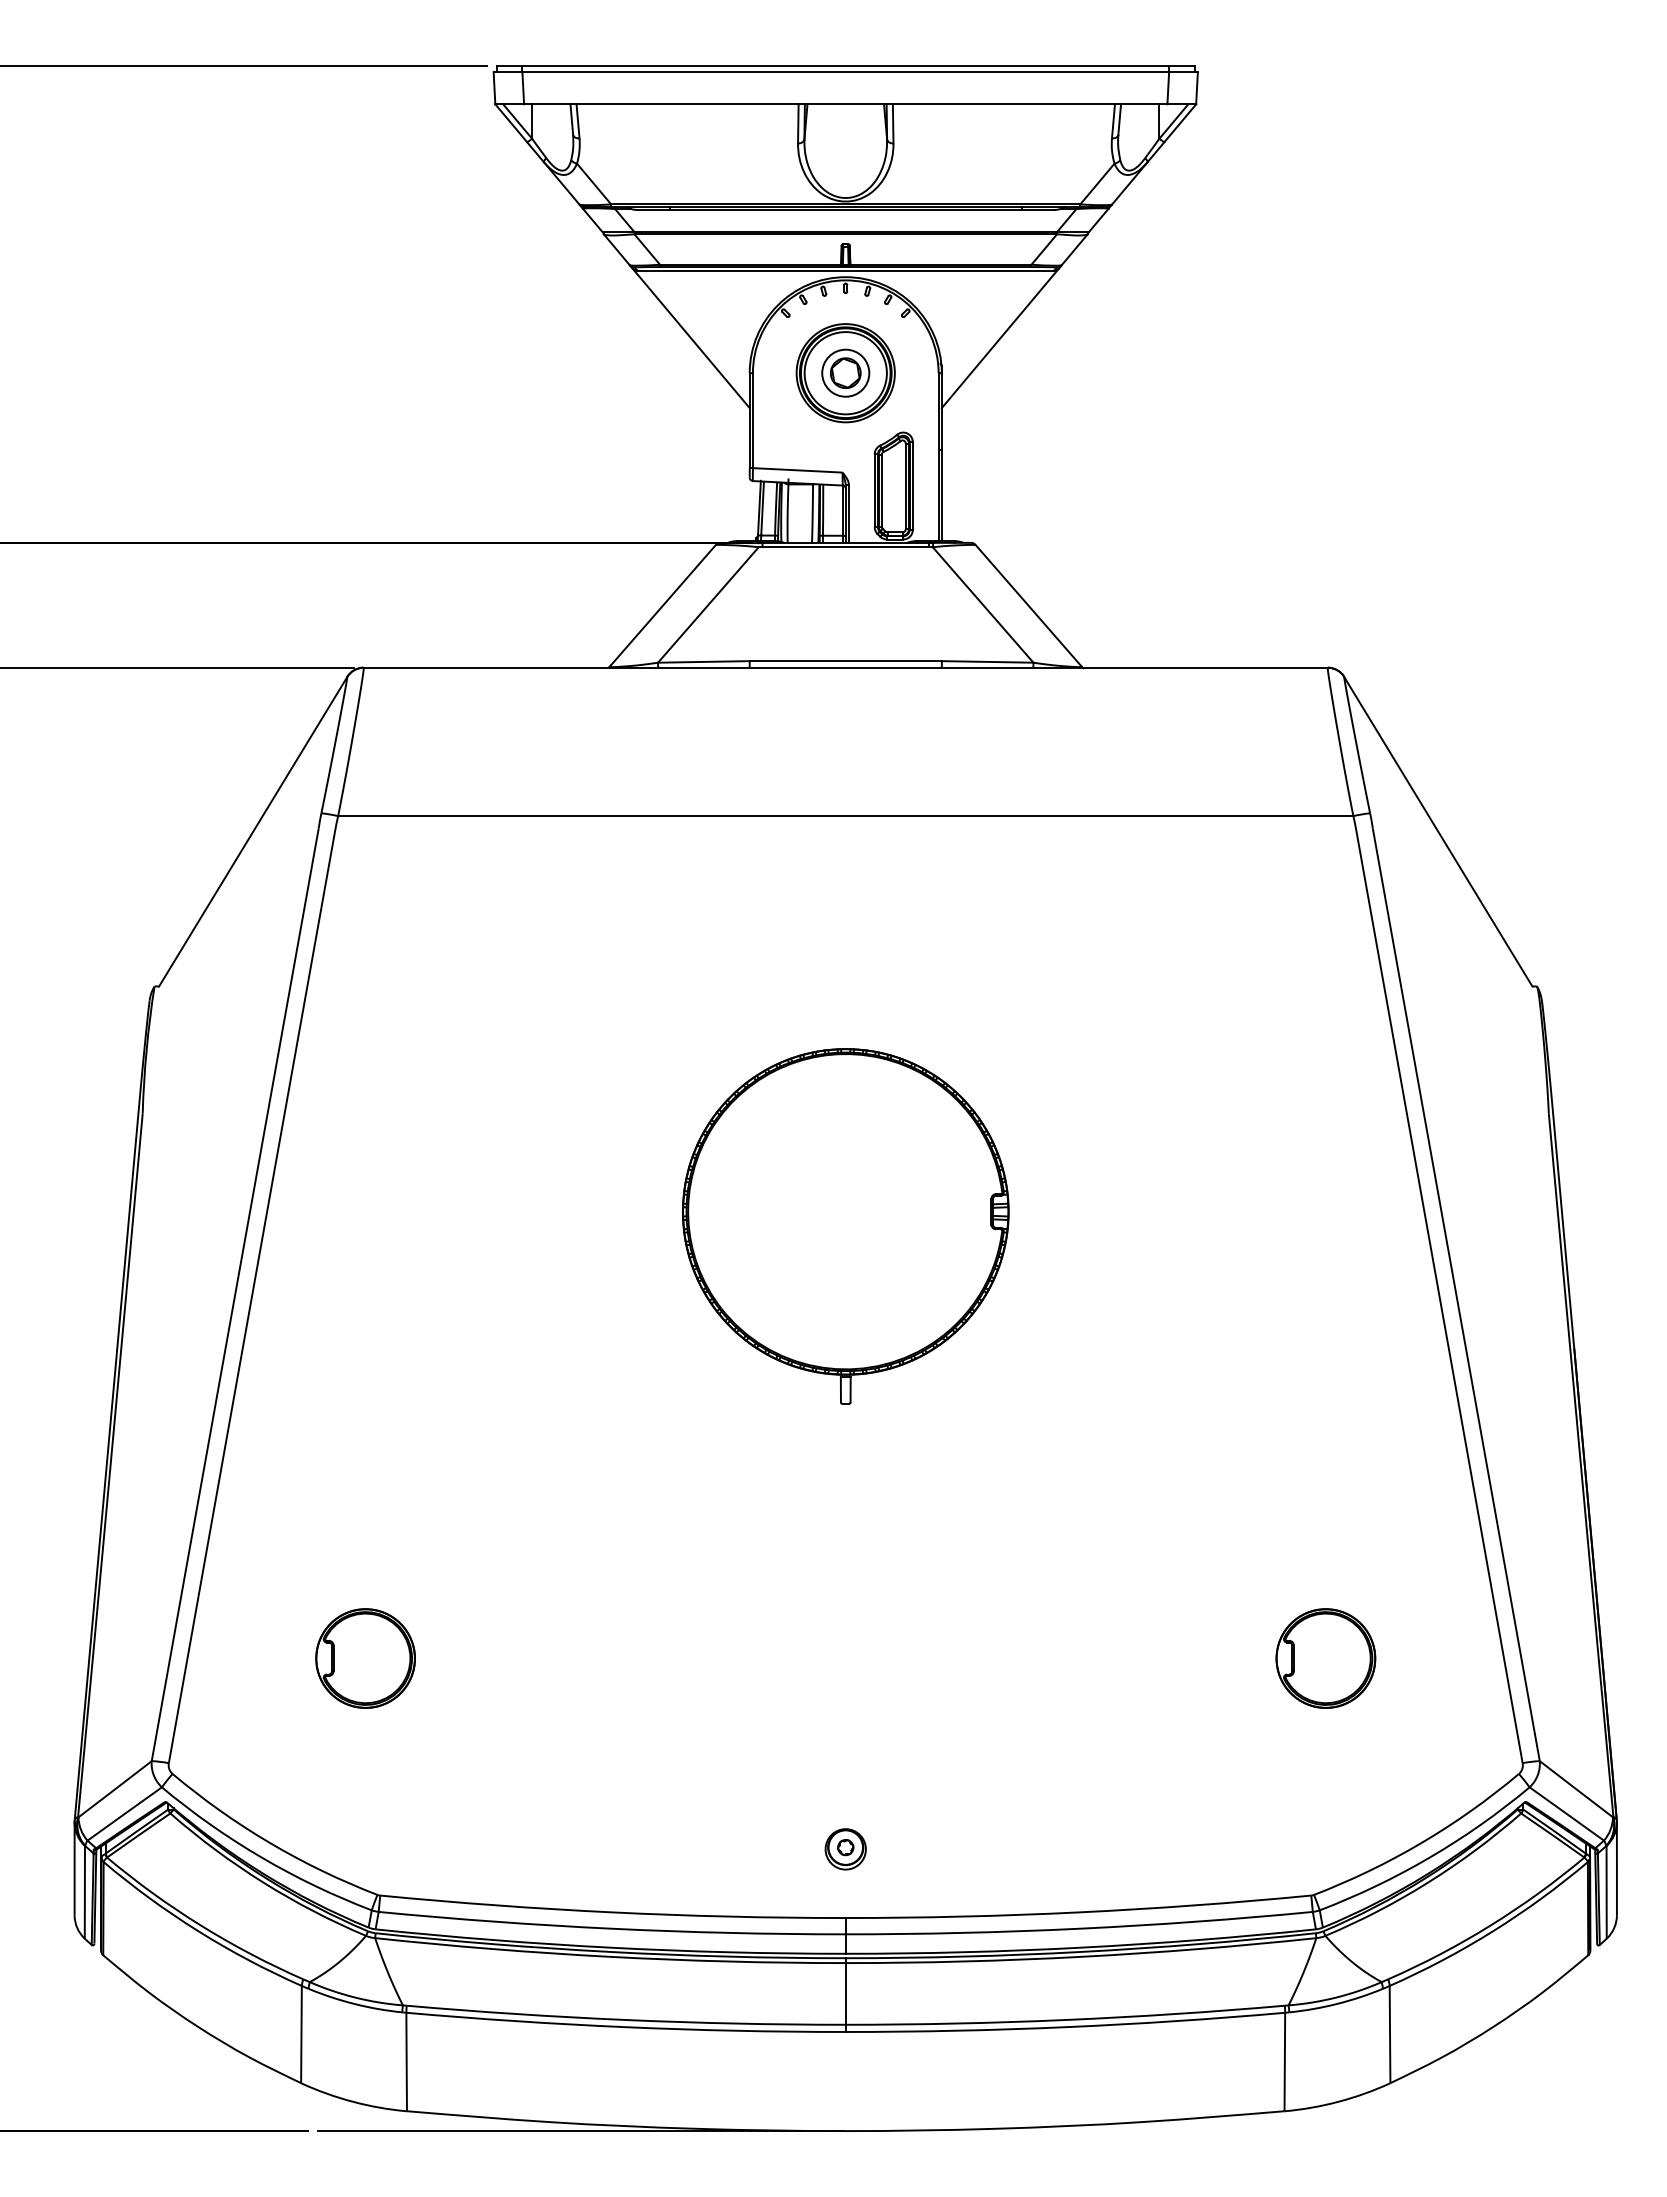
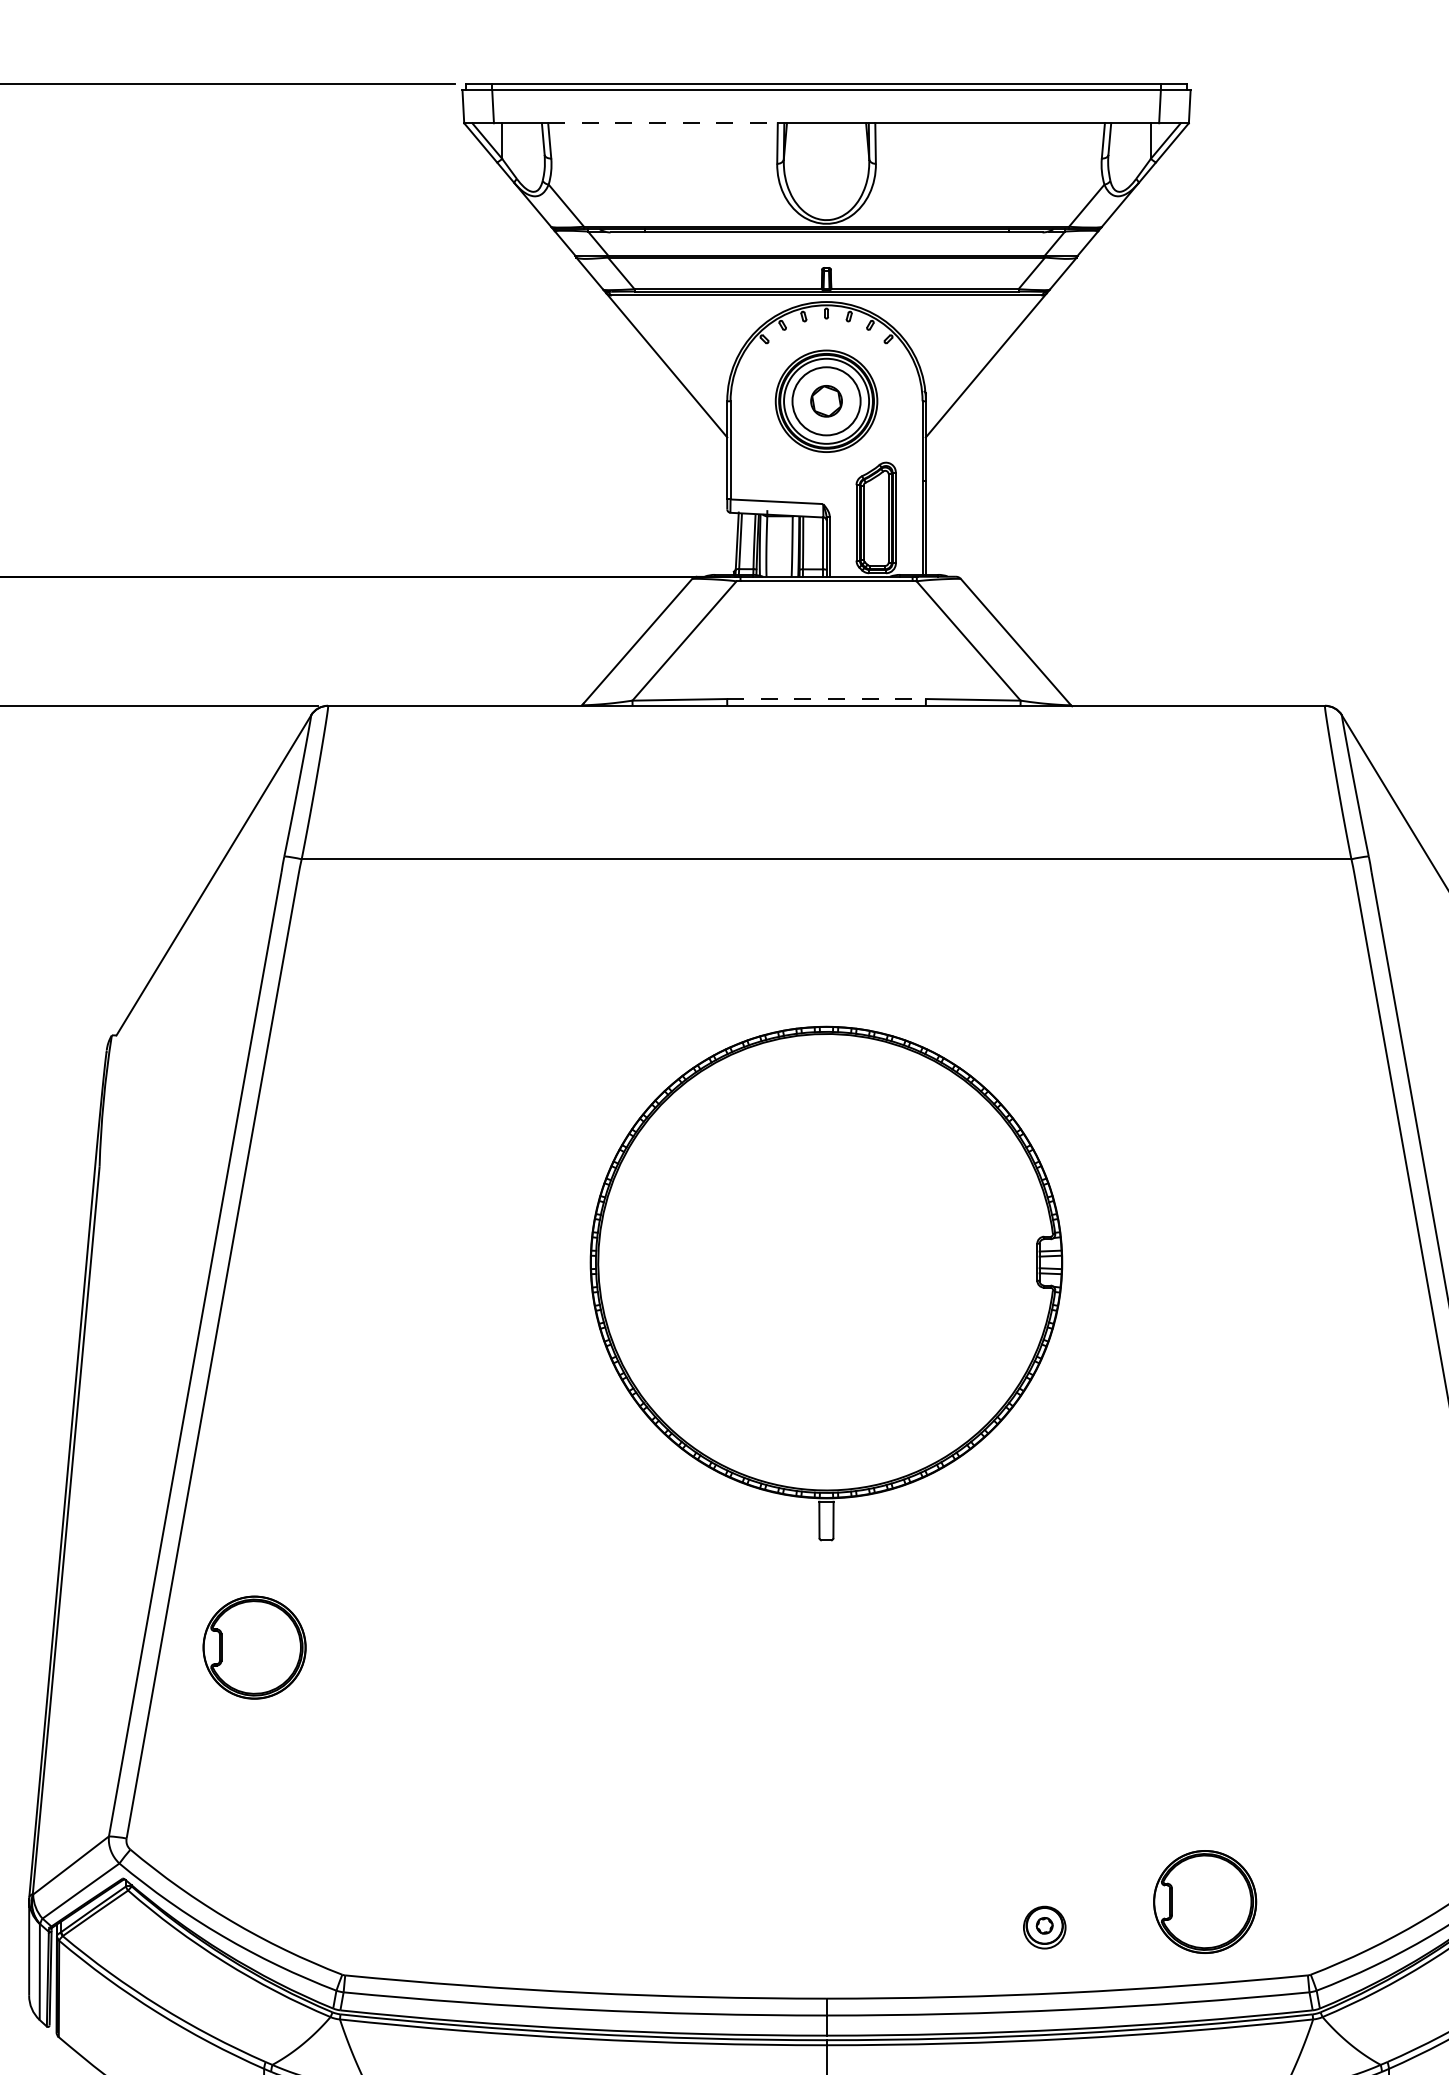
line: (688, 104) -> (663, 123), solid -> dashed
circle: (845, 372) -> (826, 400), size x1.4
line: (846, 661) -> (827, 699), solid -> dashed
part: (845, 1226) -> (826, 1283), size x1.4
part: (365, 1658) -> (254, 1647), moved
part: (1325, 1658) -> (1204, 1901), moved
part: (845, 1849) -> (1044, 1927), moved

